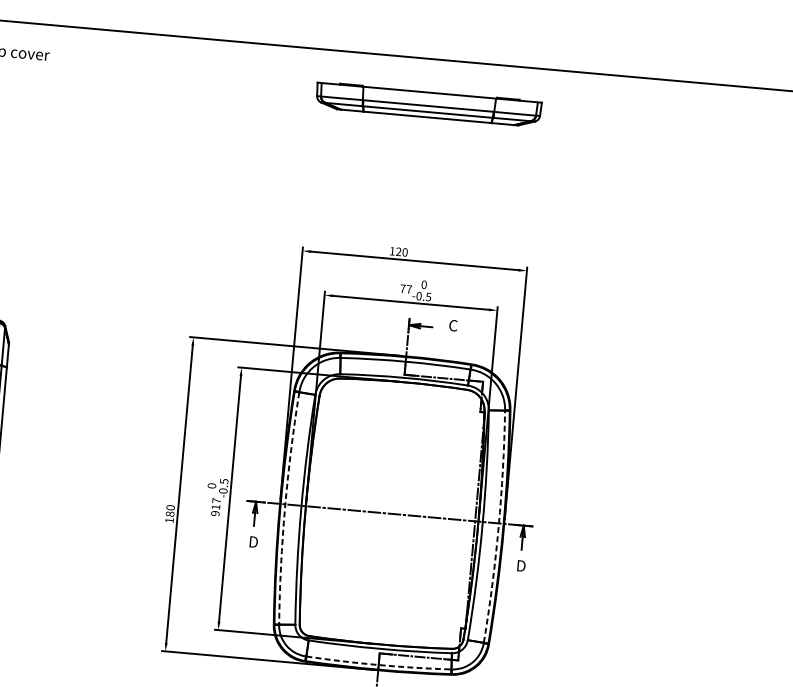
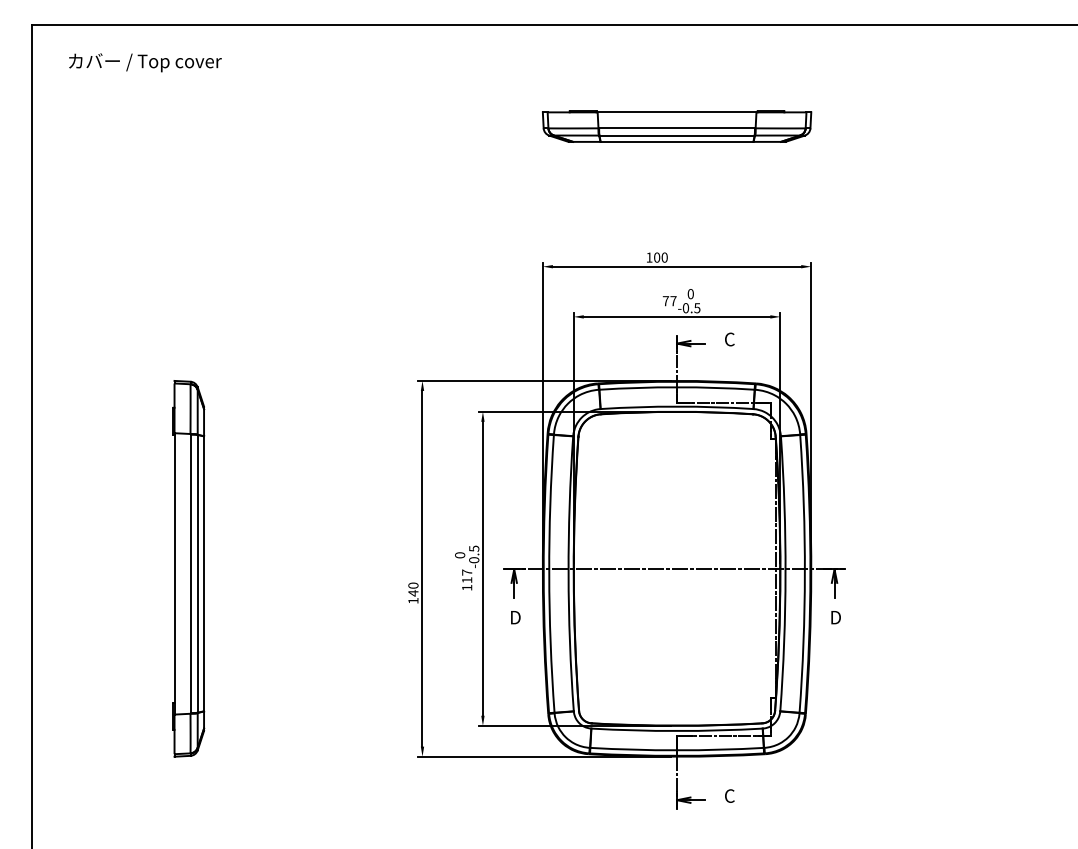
part: (429, 104) -> (677, 126), moved
text: (399, 251) -> (657, 257), 120 -> 100
arc: (285, 507) -> (549, 573), dashed -> solid
text: (215, 513) -> (467, 587), 917 -> 117
text: (170, 514) -> (413, 593), 180 -> 140
arc: (498, 526) -> (804, 573), dashed -> solid
arc: (379, 665) -> (677, 750), dashed -> solid

